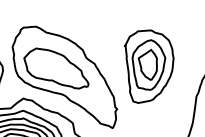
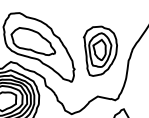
part: (149, 65) -> (100, 50), moved

